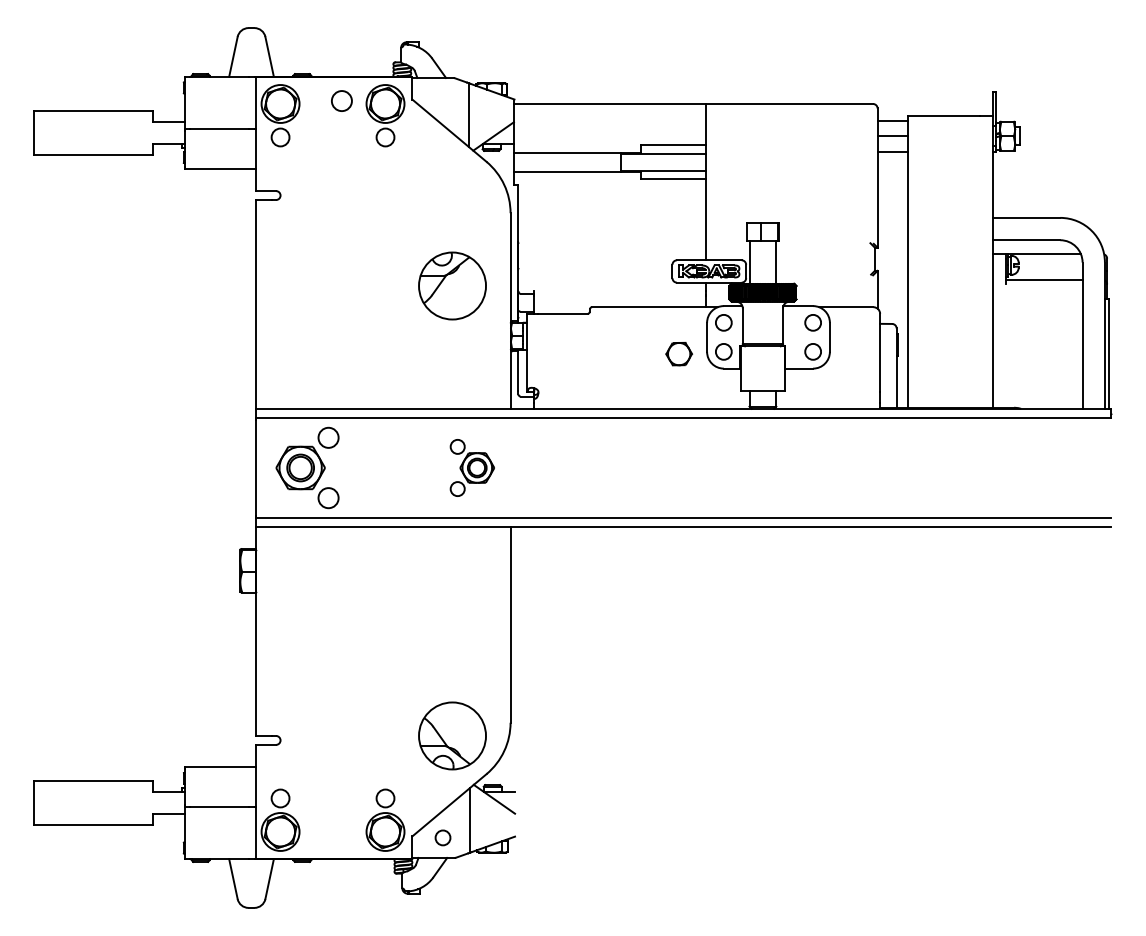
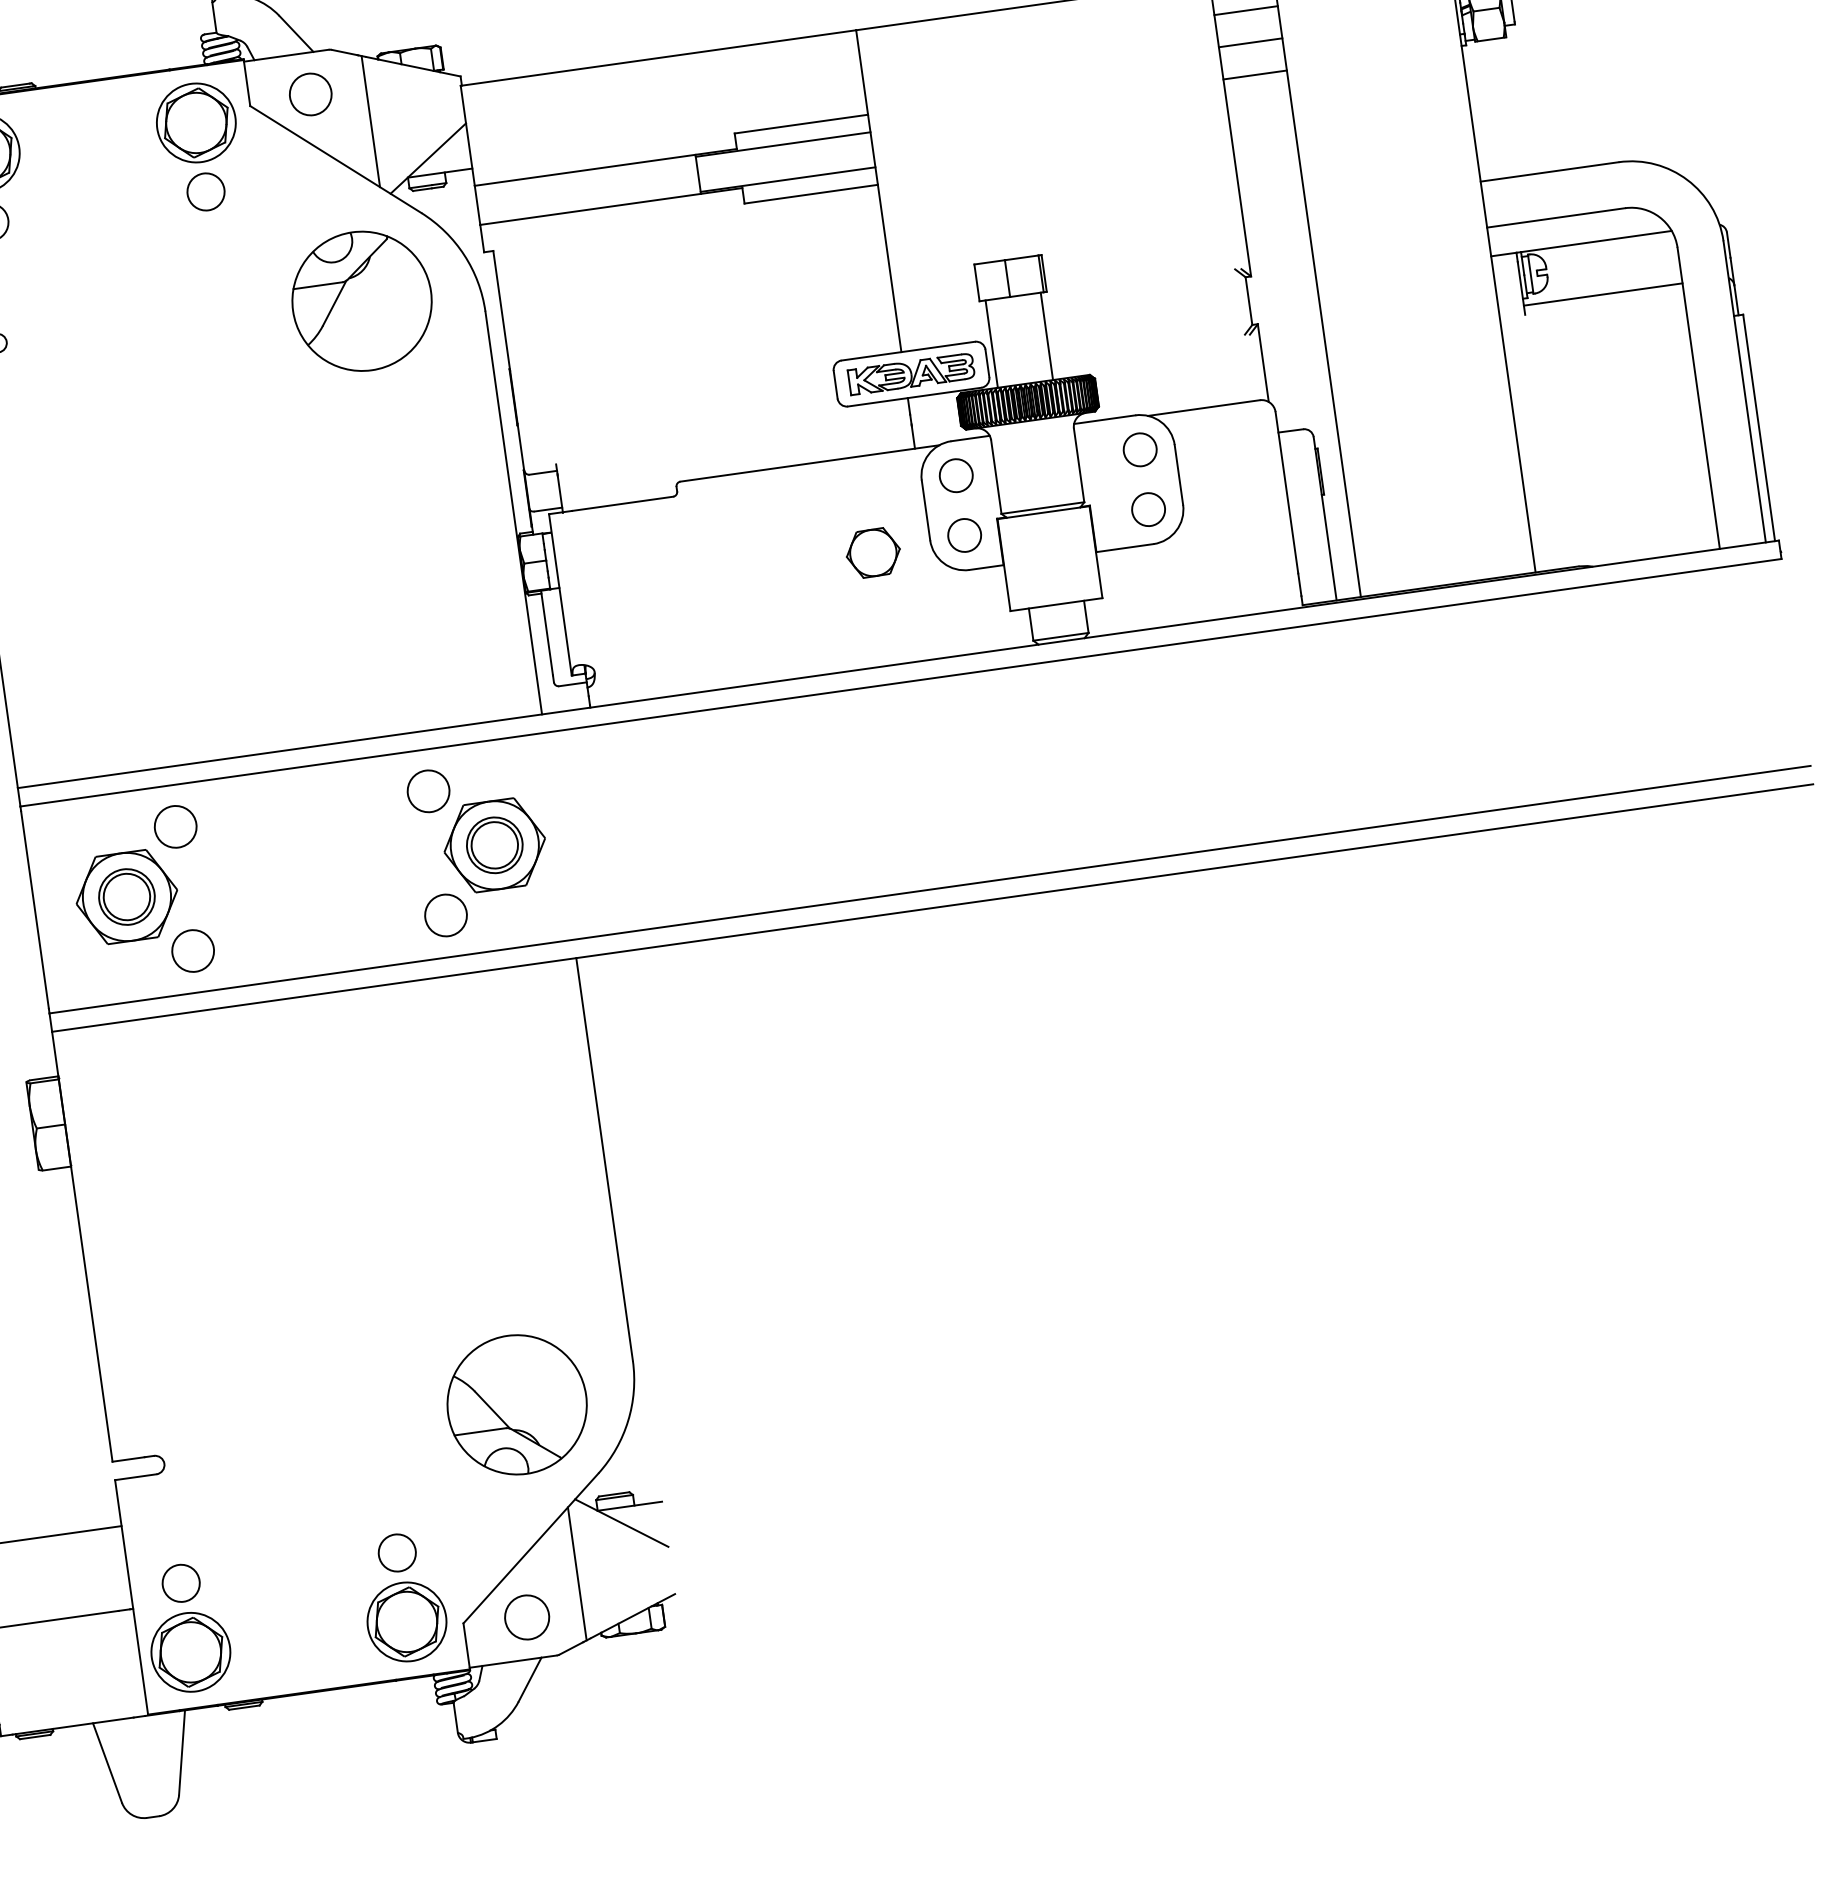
circle: (341, 100) -> (309, 93), moved
part: (452, 285) -> (361, 300), moved
part: (472, 467) -> (480, 846), size x1.43
circle: (442, 837) -> (525, 1616), size x1.43

